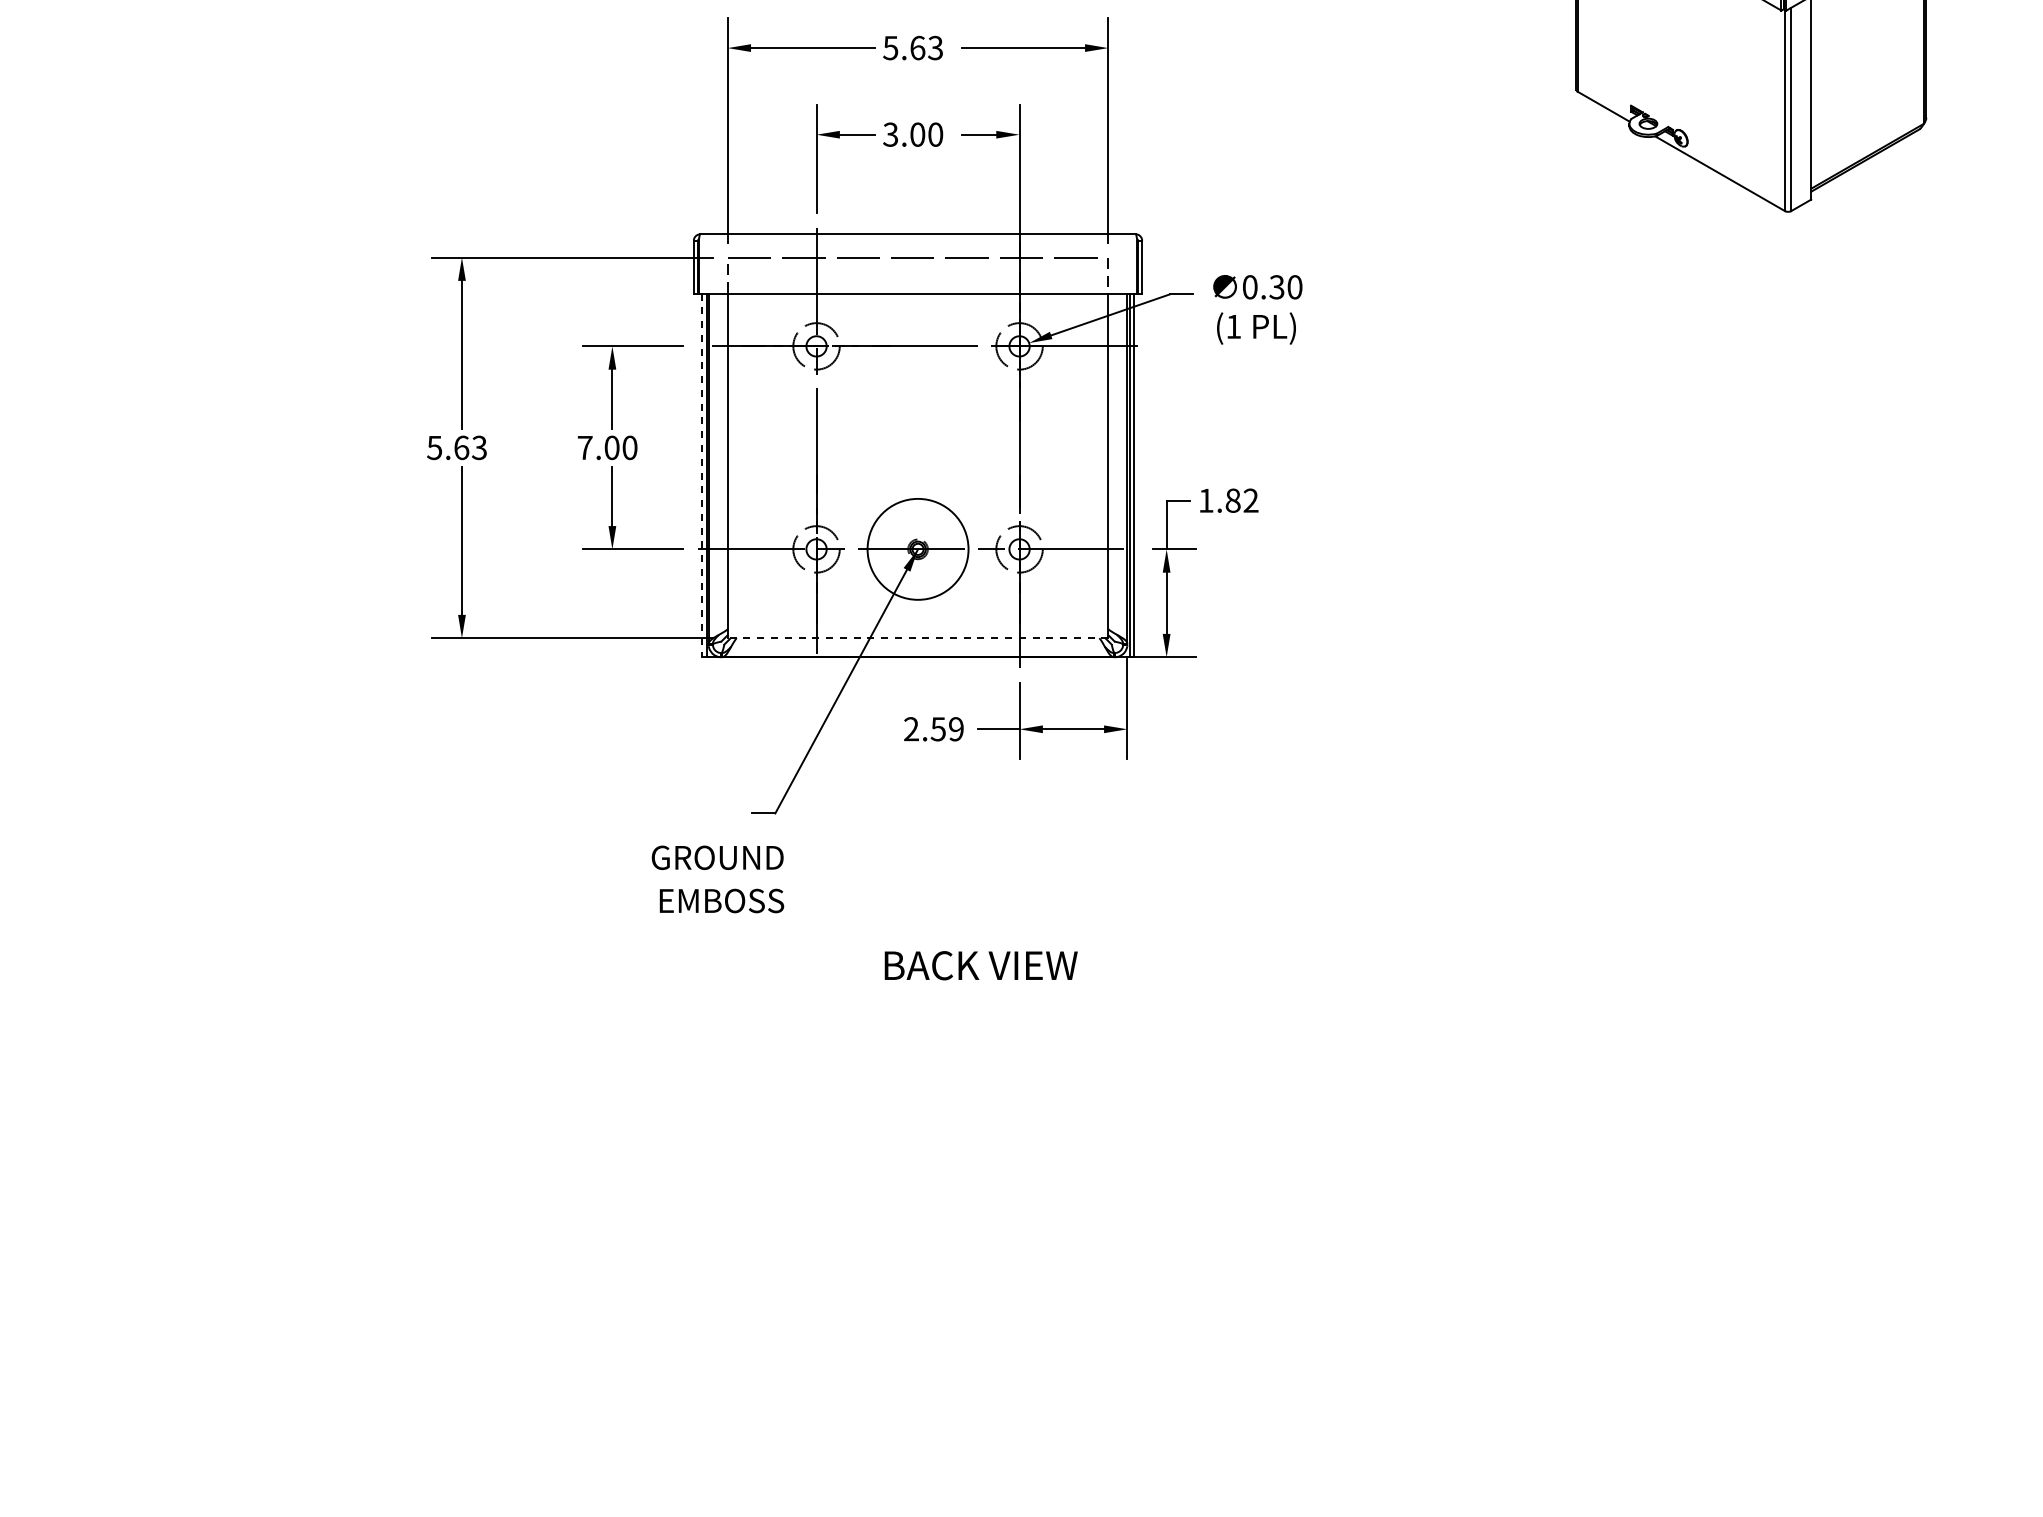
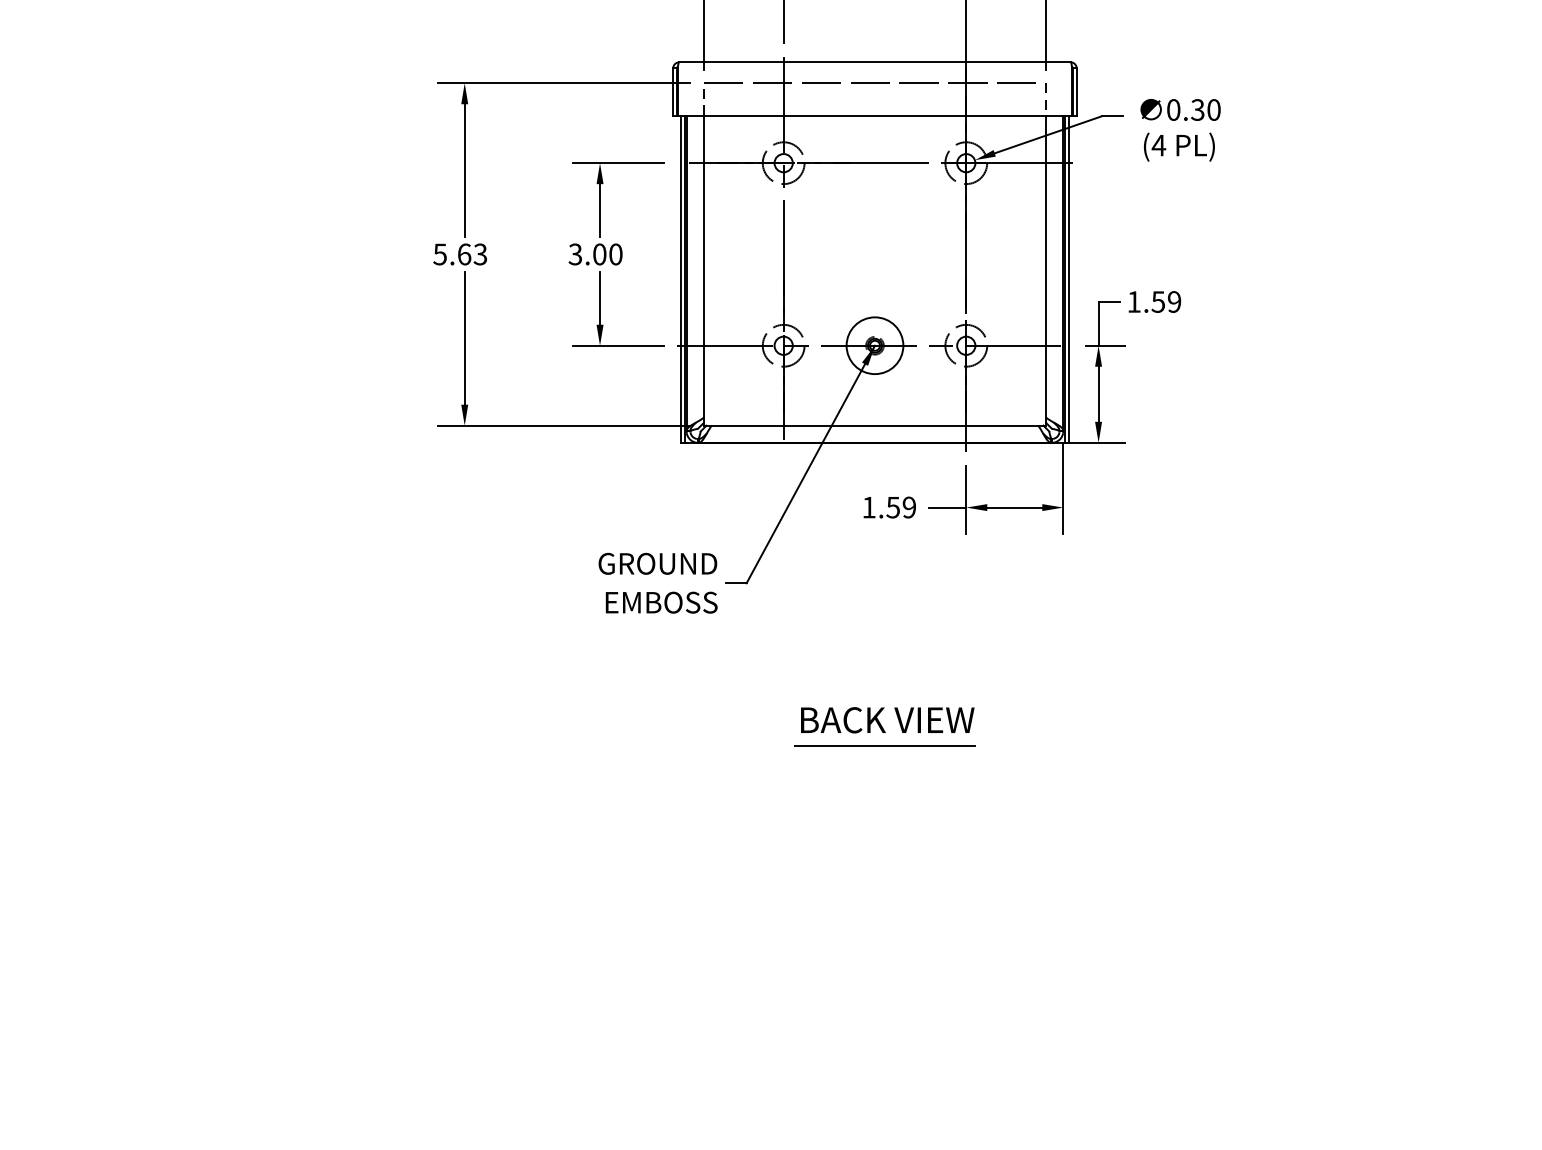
text: (1233, 326) -> (1158, 145), (1 -> (4
text: (584, 447) -> (574, 254), 7.00 -> 3.00
line: (702, 475) -> (681, 279), dashed -> solid
text: (1241, 500) -> (1165, 301), 1.82 -> 1.59
circle: (917, 548) -> (874, 344), size x0.62
line: (917, 638) -> (874, 425), dashed -> solid
text: (911, 729) -> (869, 507), 2.59 -> 1.59
text: (717, 879) -> (657, 583), moved
text: (980, 965) -> (887, 720), moved
line: (929, 994) -> (885, 746), added

